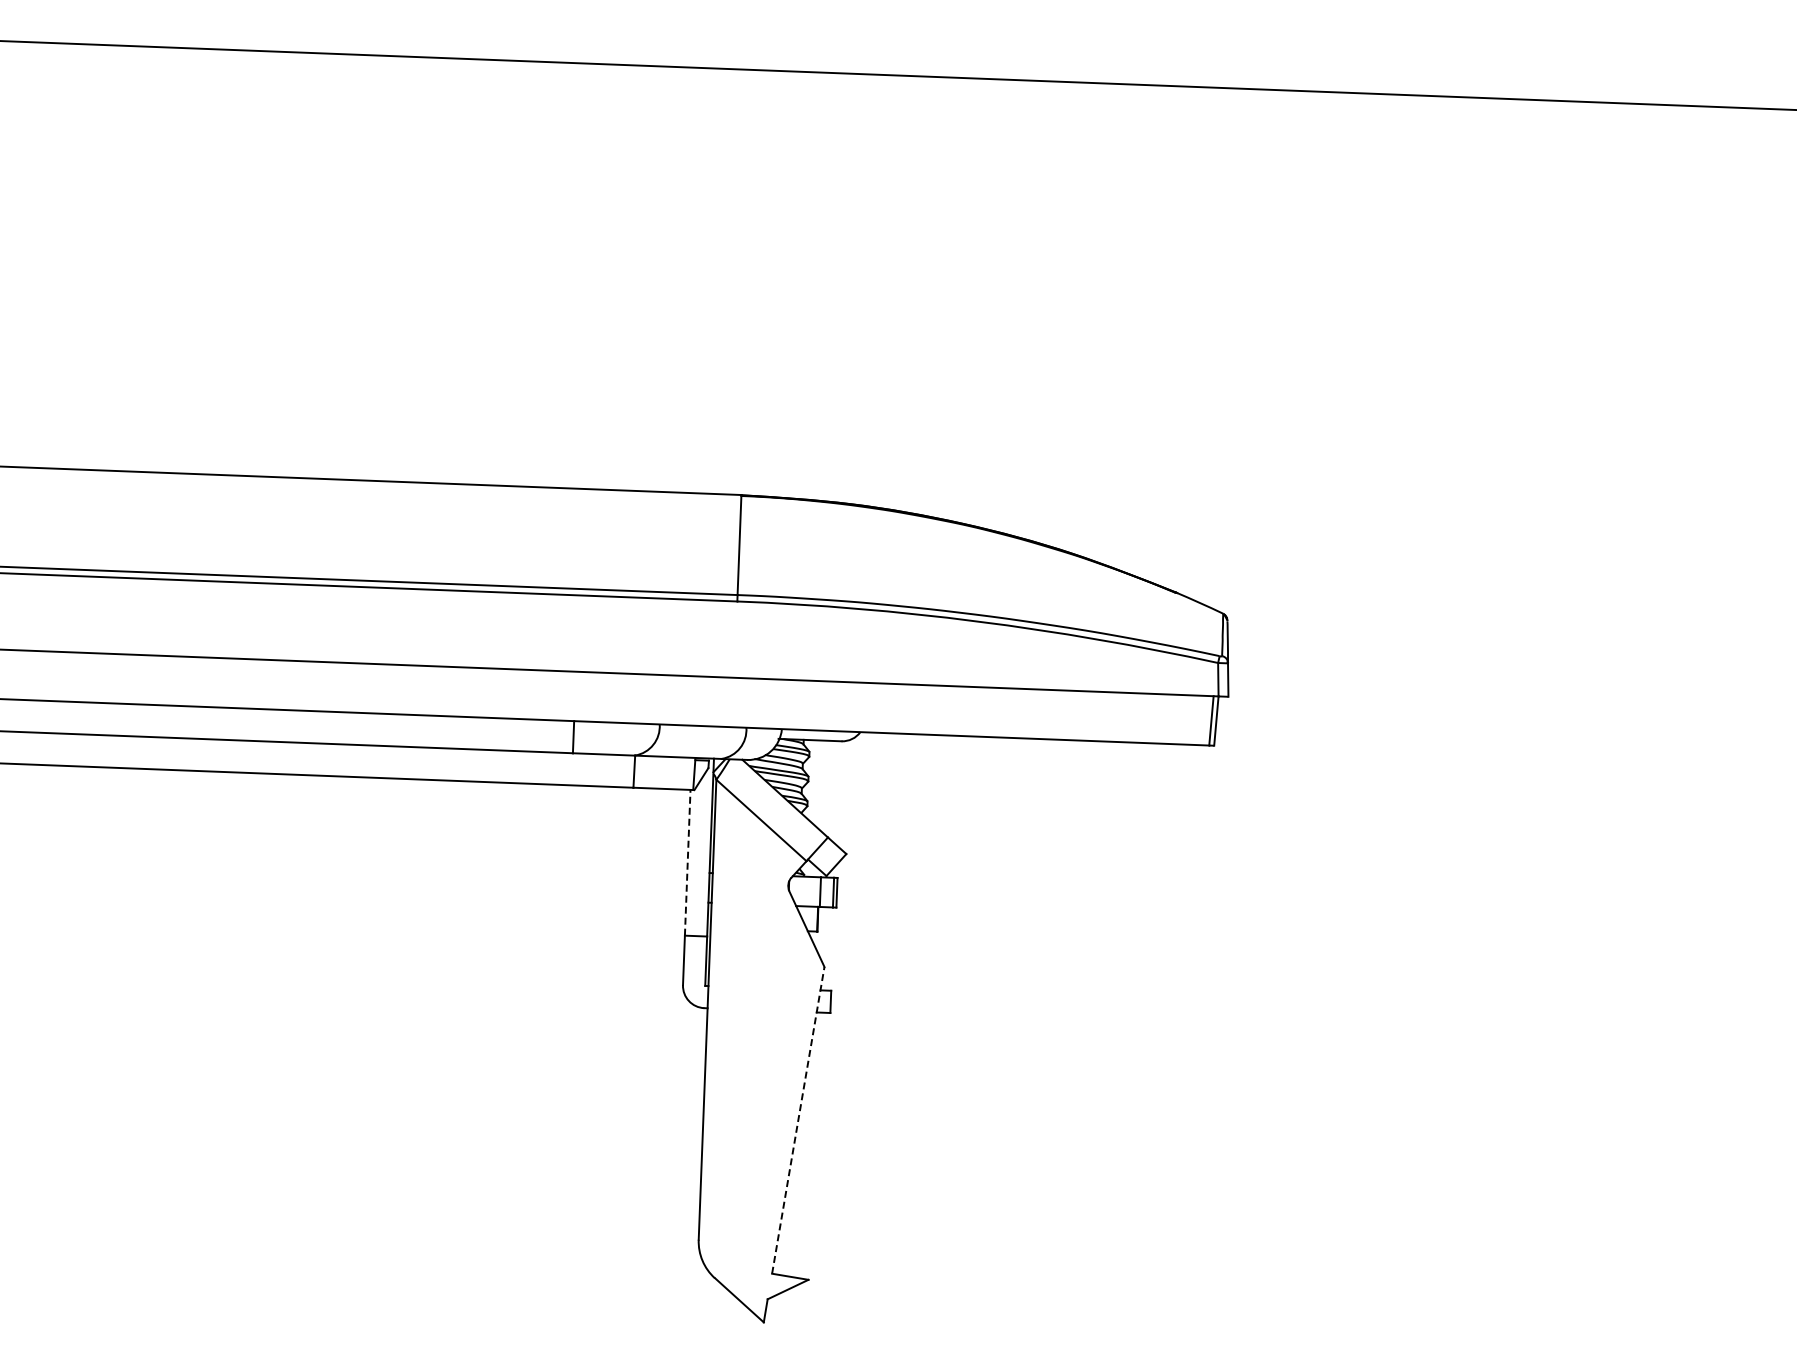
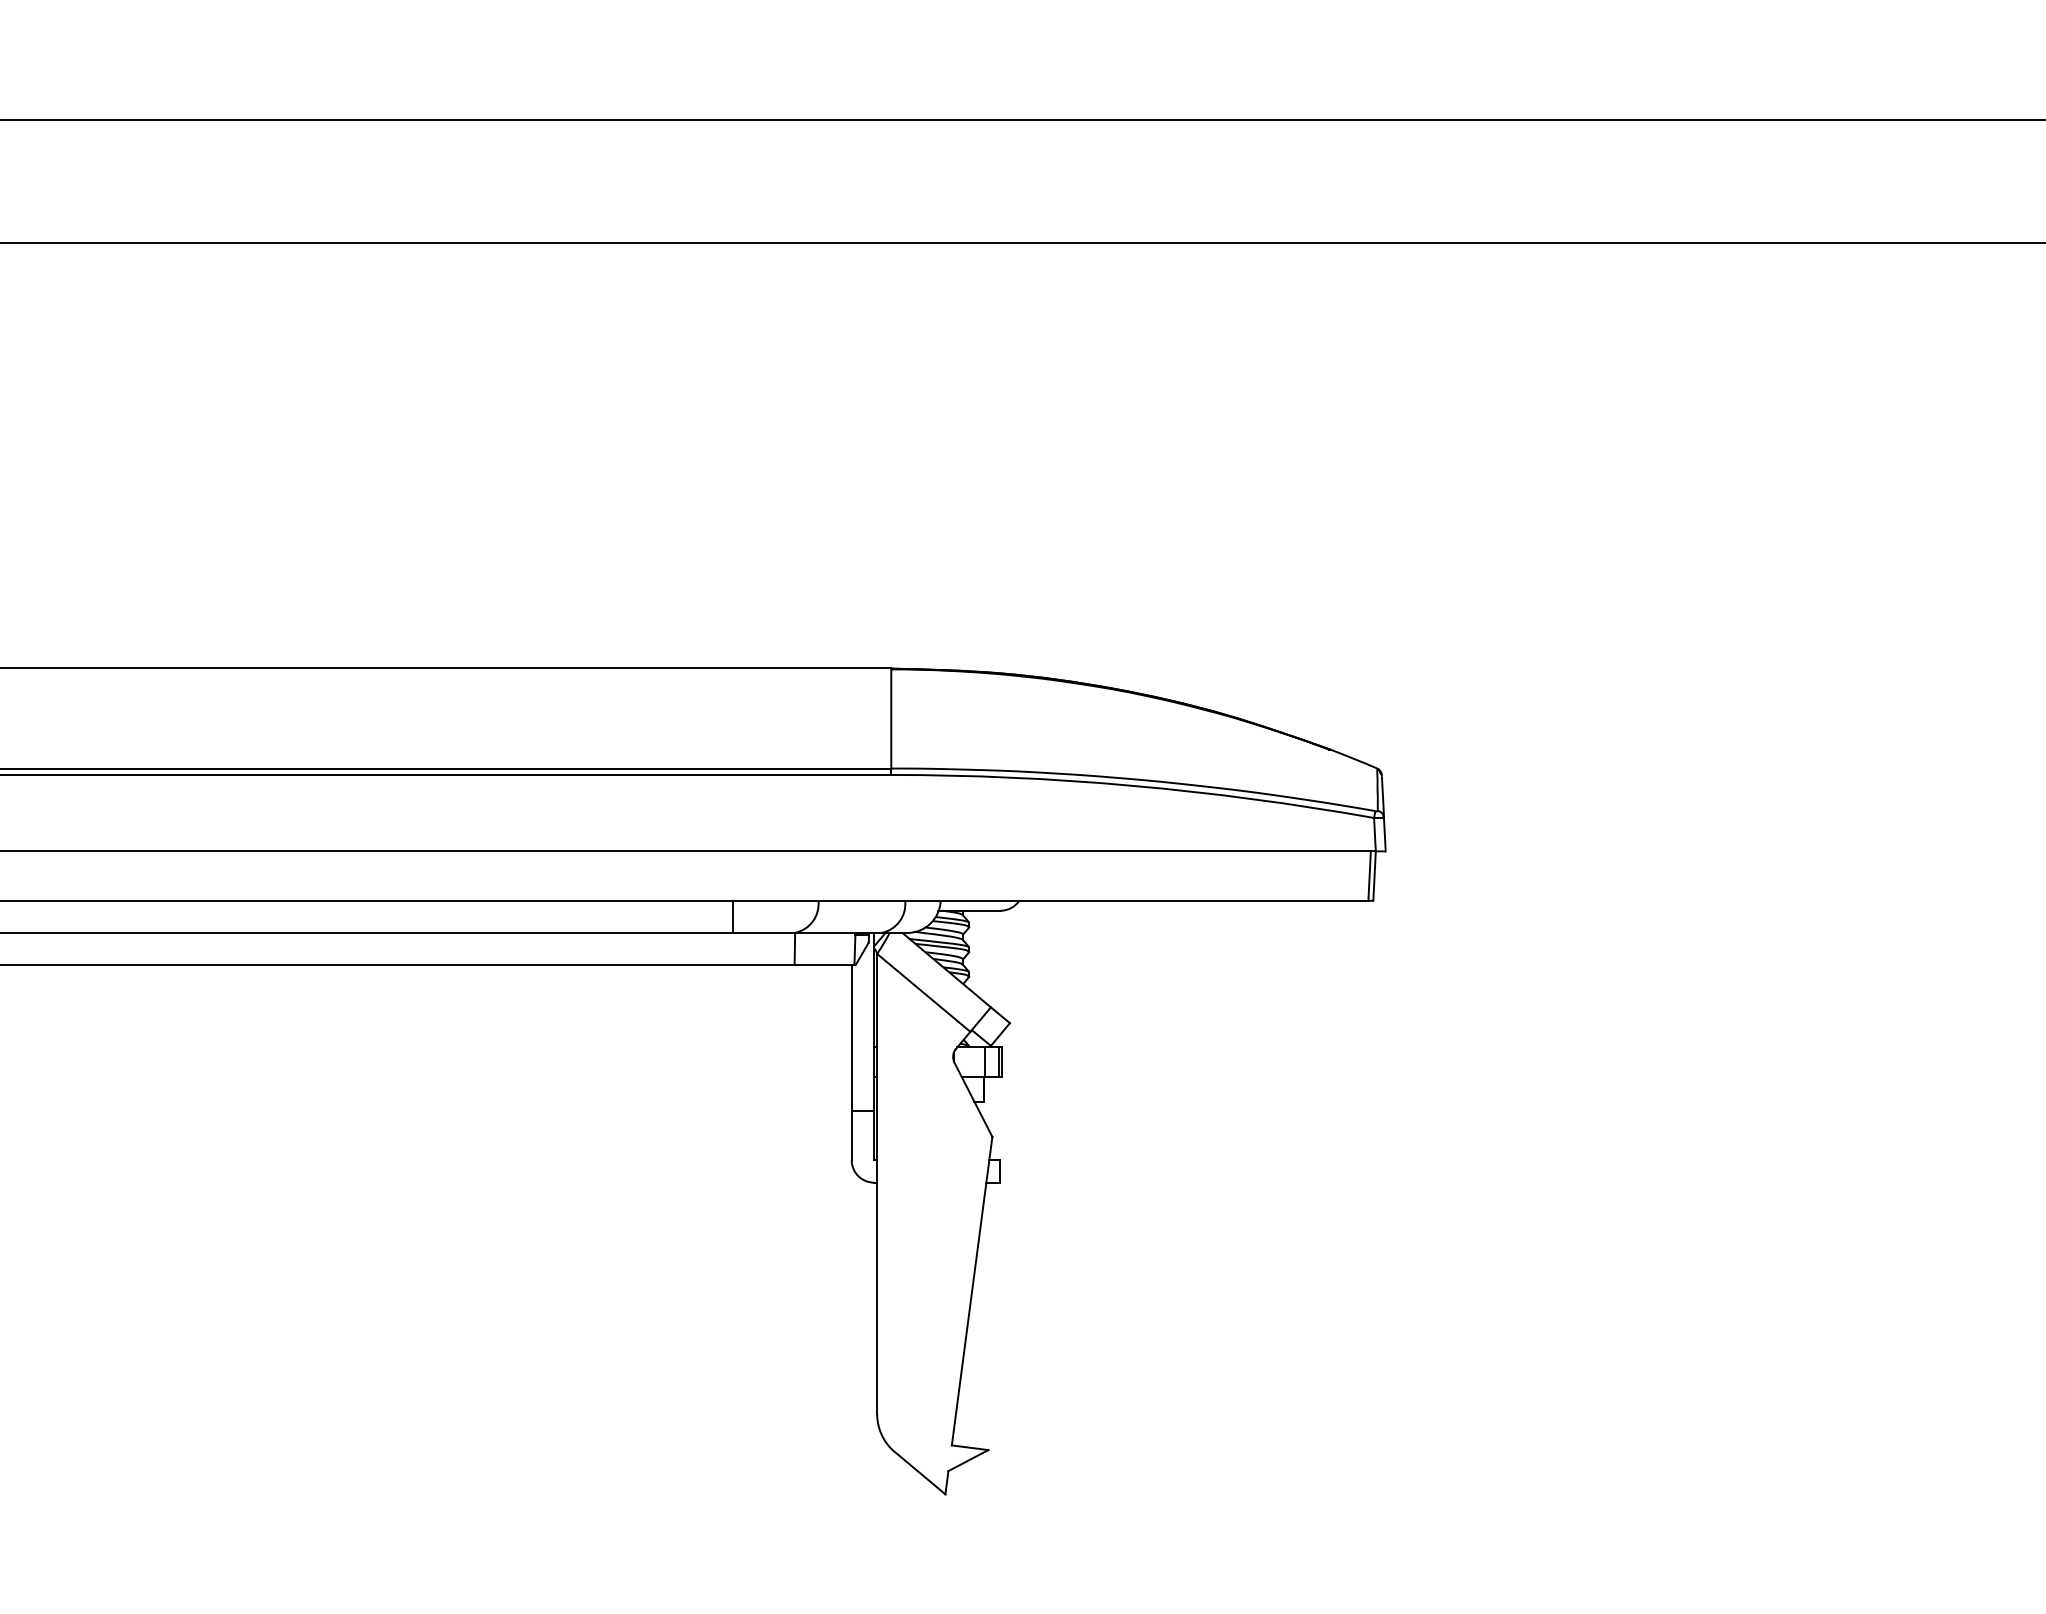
line: (687, 863) -> (851, 1038), dashed -> solid
line: (798, 1120) -> (972, 1291), dashed -> solid

